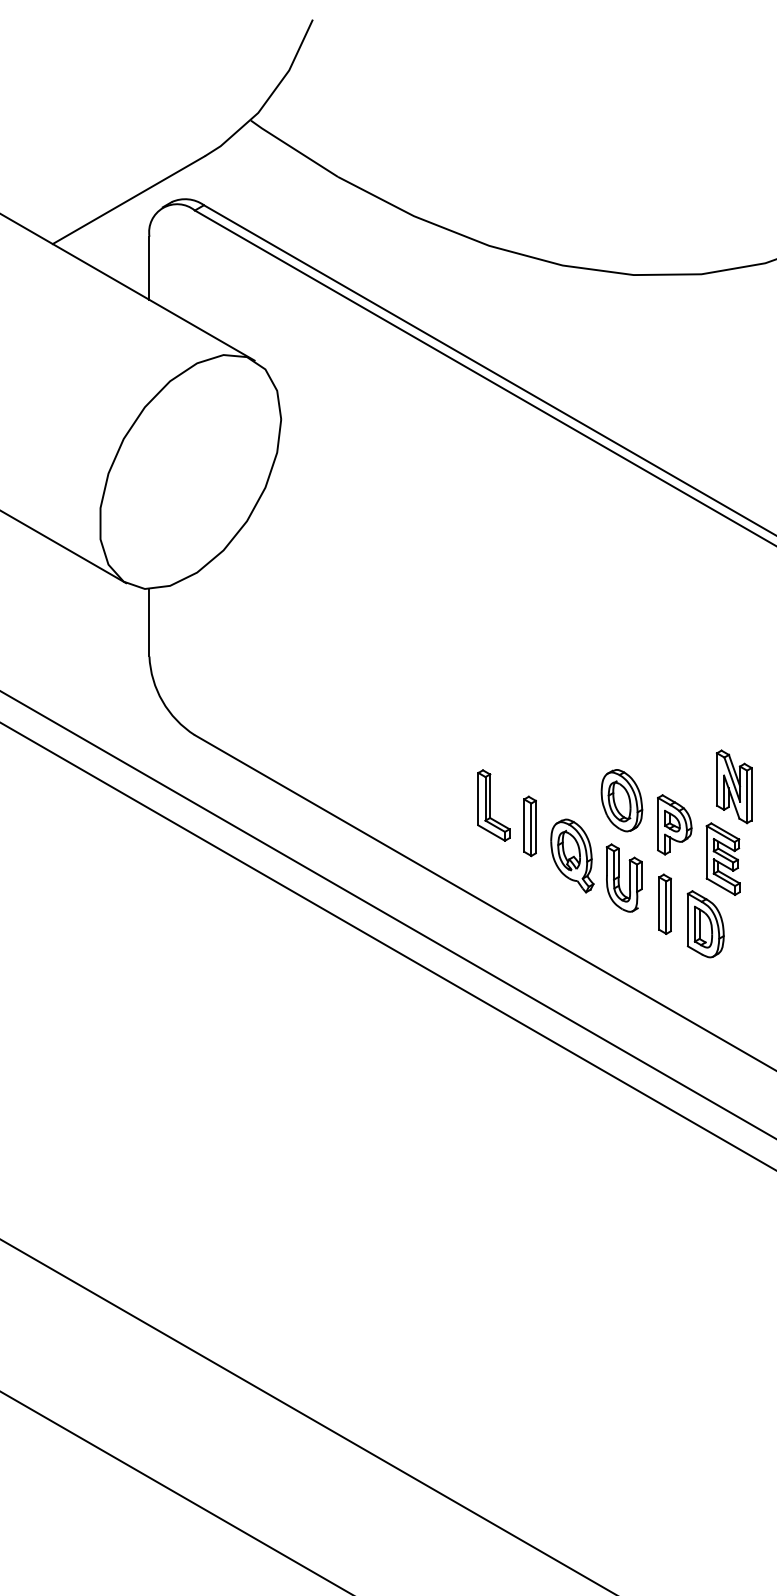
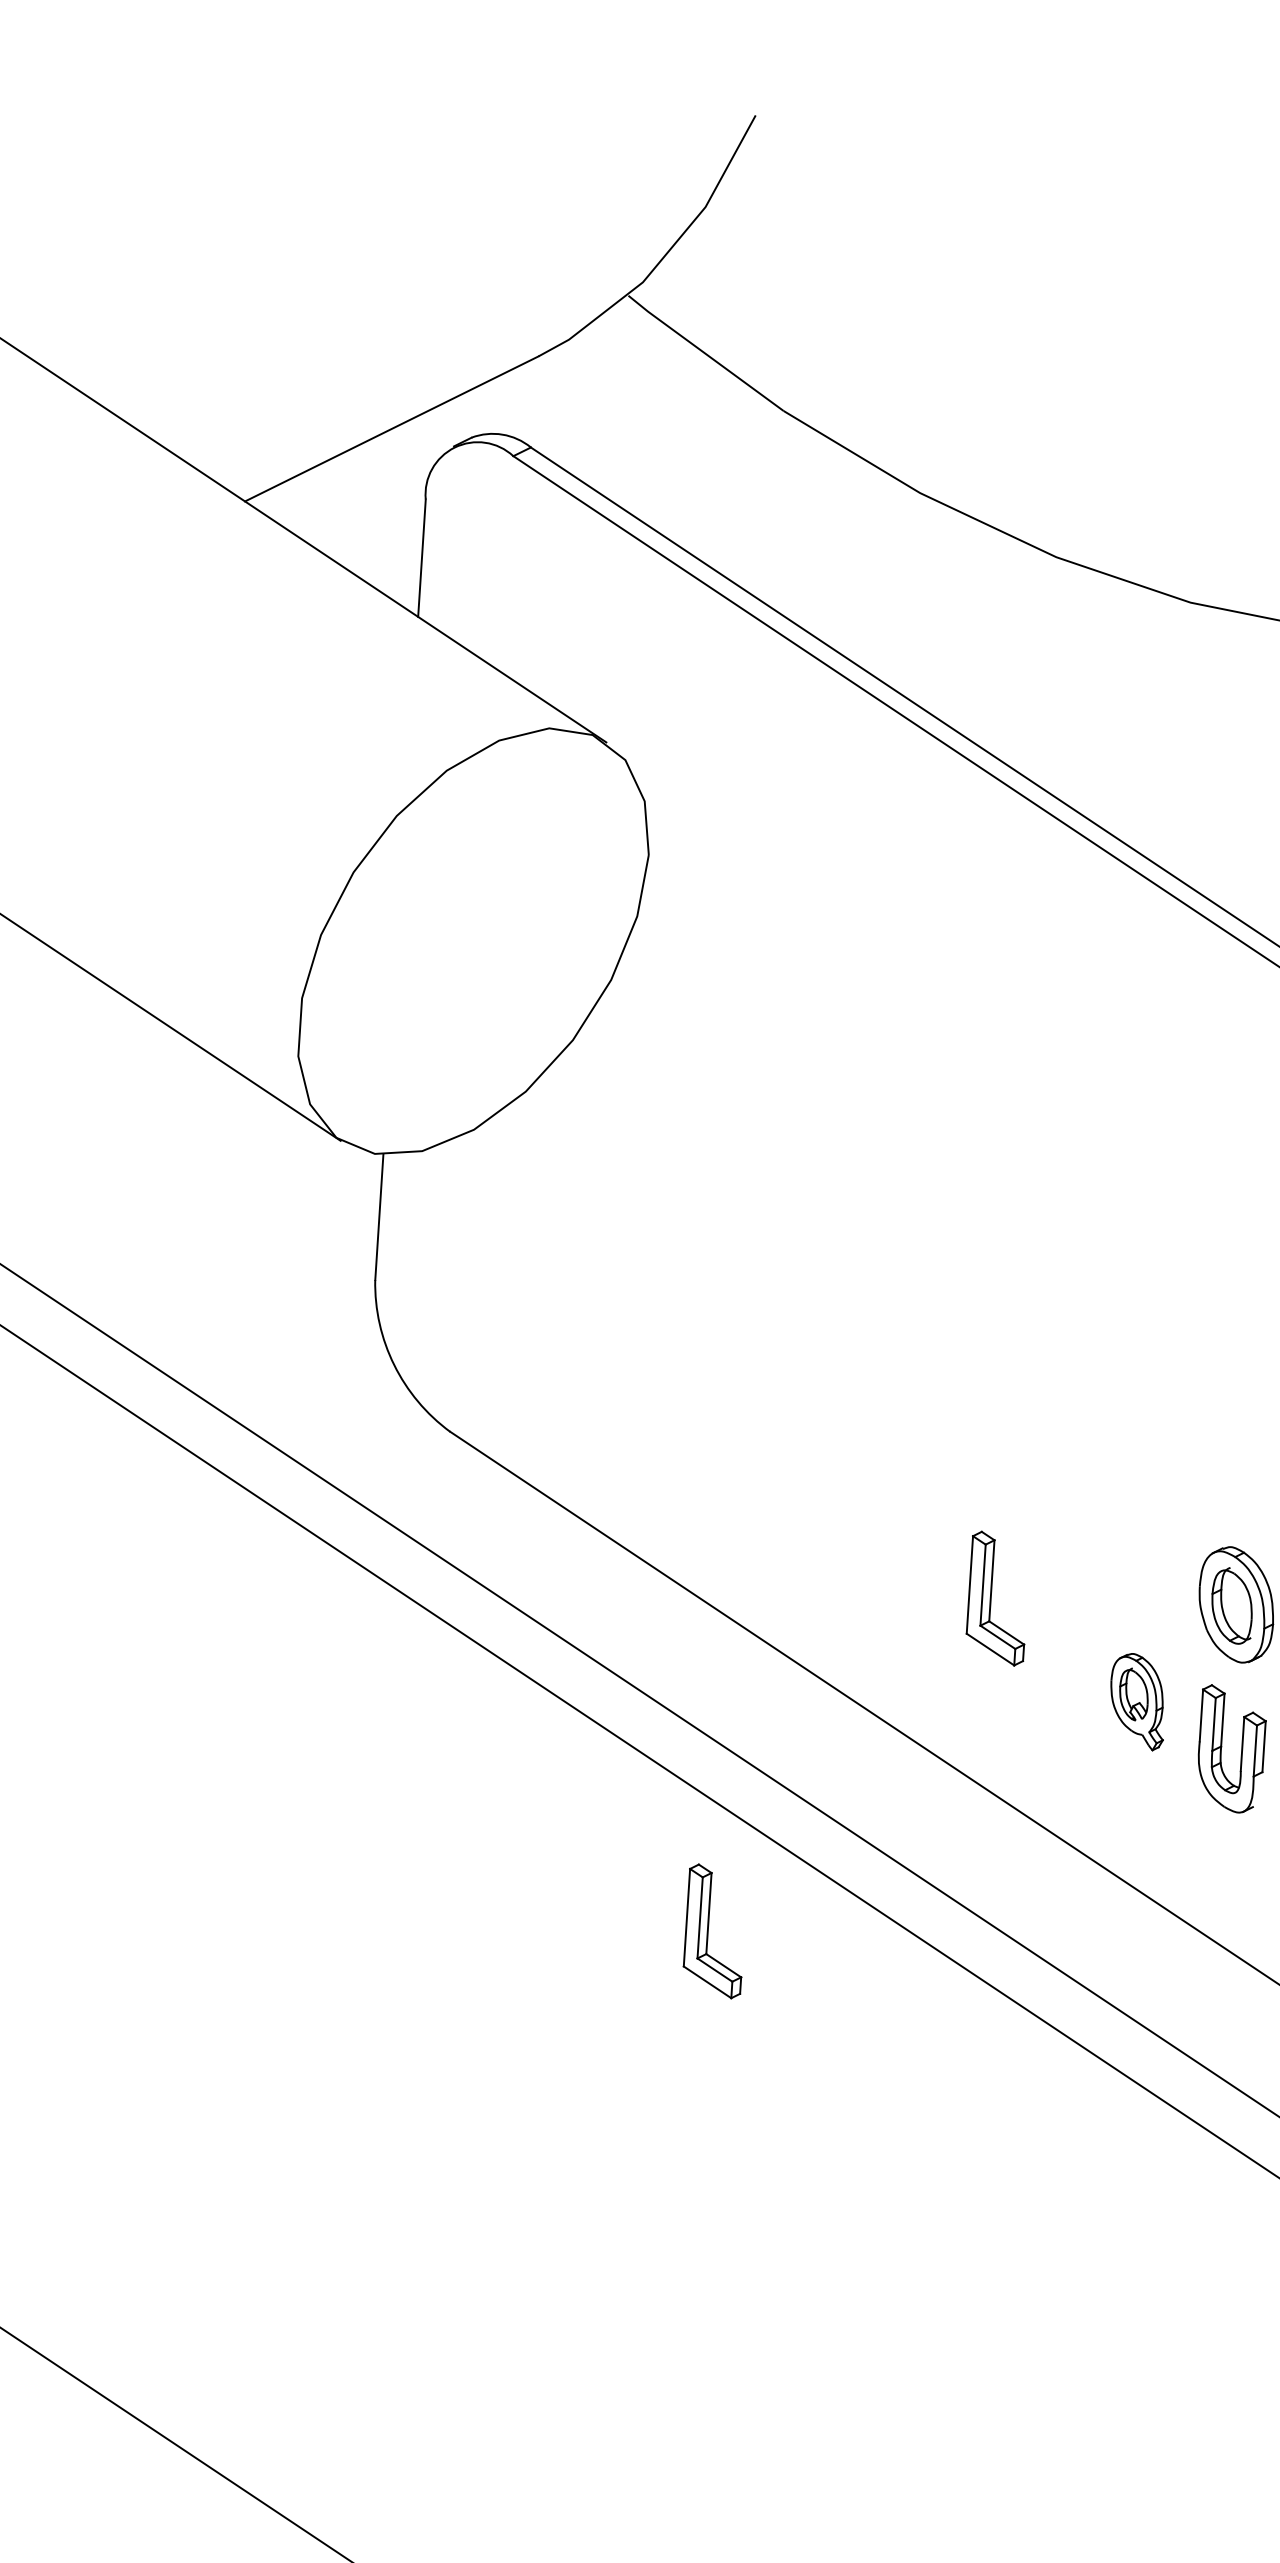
part: (529, 826) -> (1061, 1641), removed
part: (572, 855) -> (1137, 1700), size x0.7
part: (353, 993) -> (714, 1931), added

